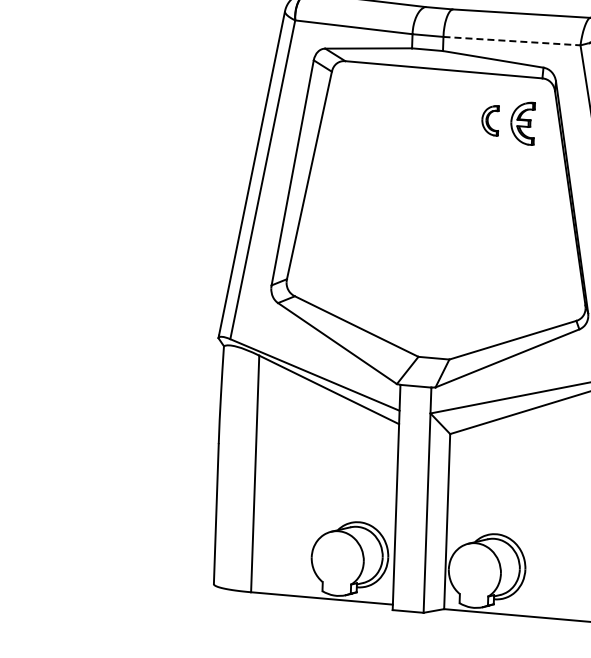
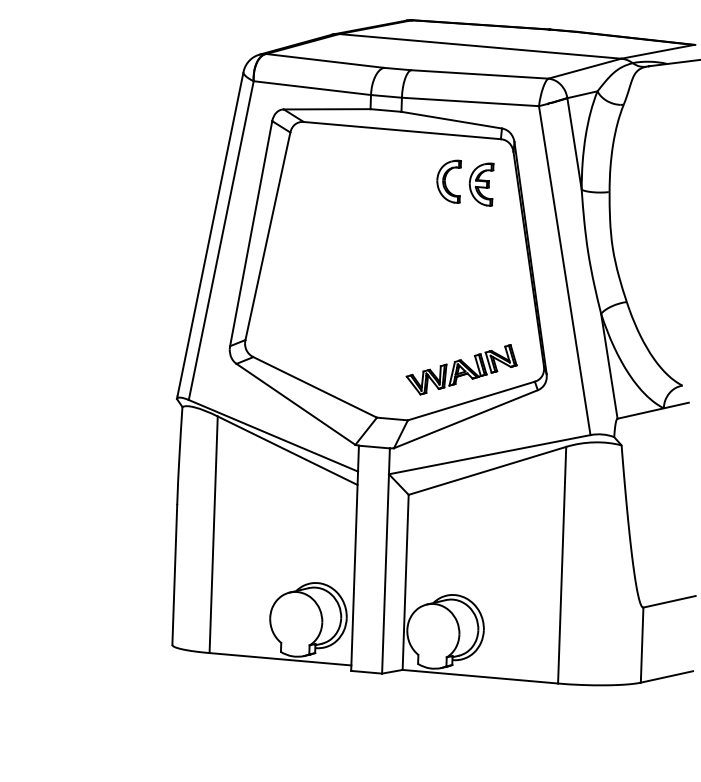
line: (512, 40) -> (470, 101), dashed -> solid
part: (490, 120) -> (448, 181), size x1.43
part: (503, 308) -> (461, 369), added

